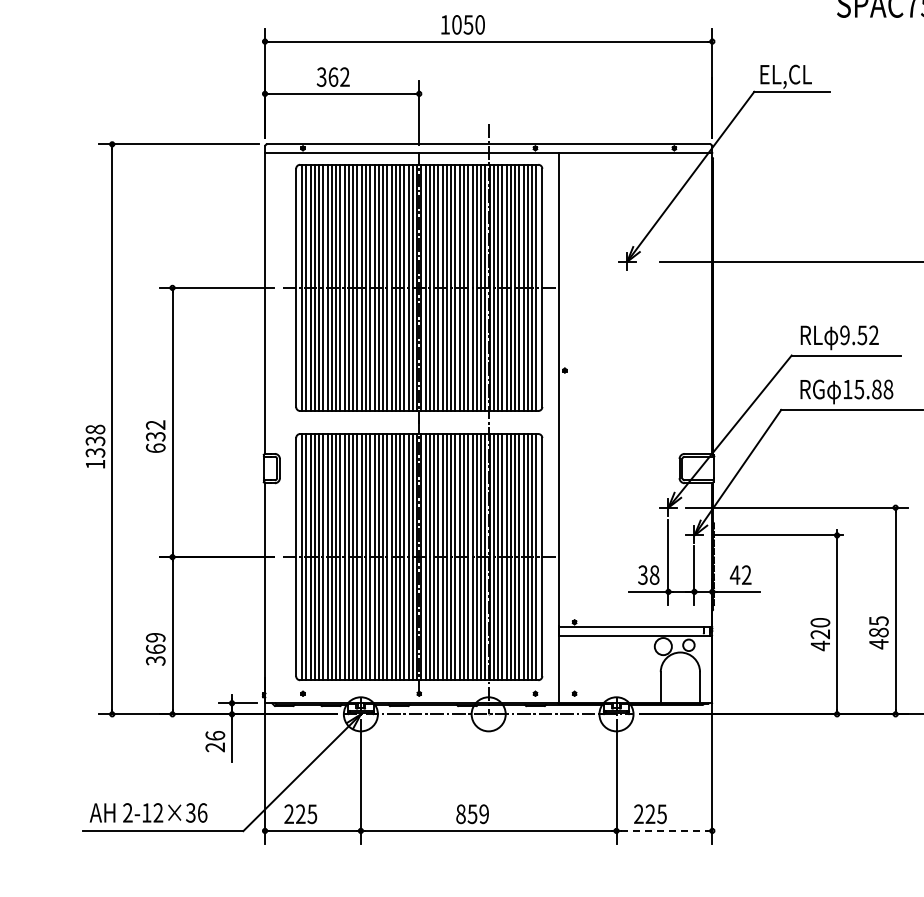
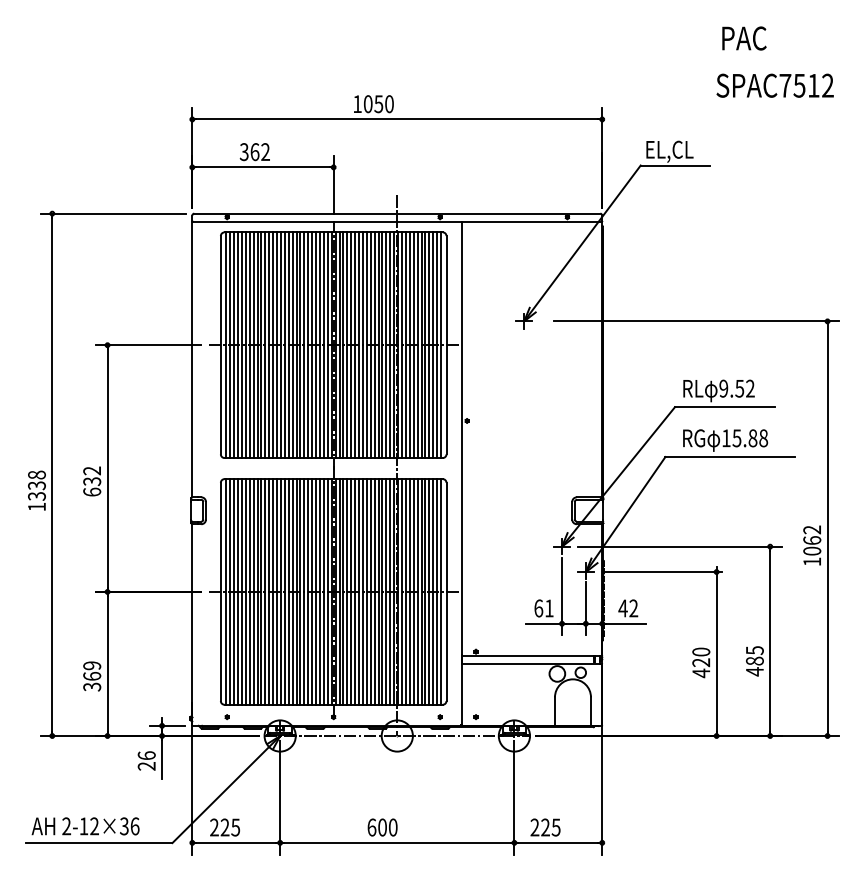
text: (648, 575) -> (543, 608), 38 -> 61
text: (472, 814) -> (382, 827), 859 -> 600
line: (664, 830) -> (558, 842), dashed -> solid

